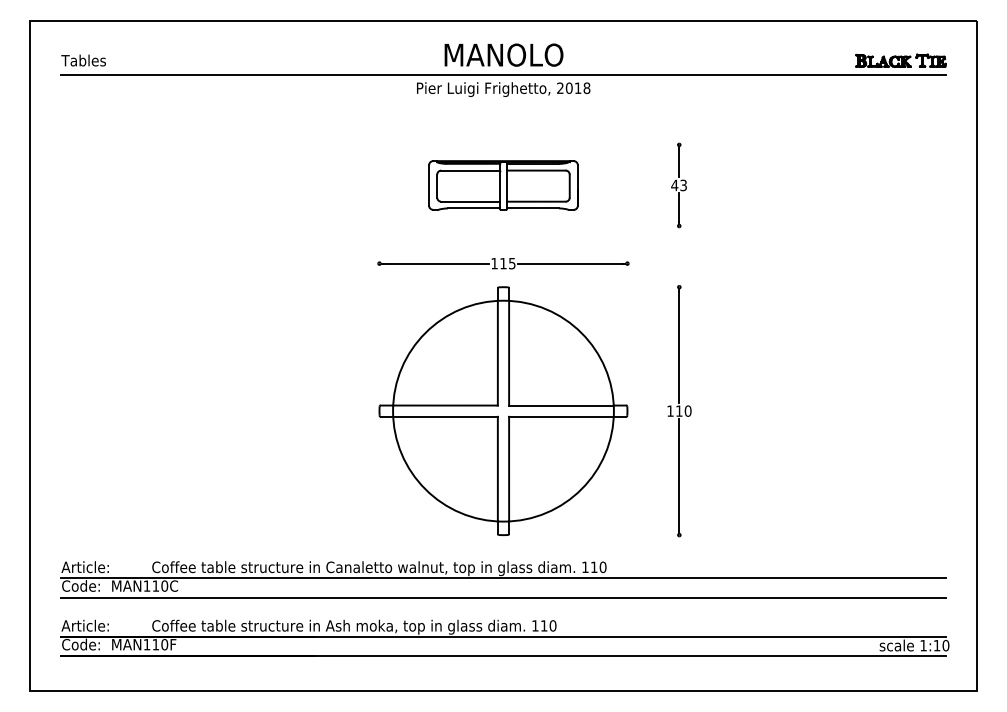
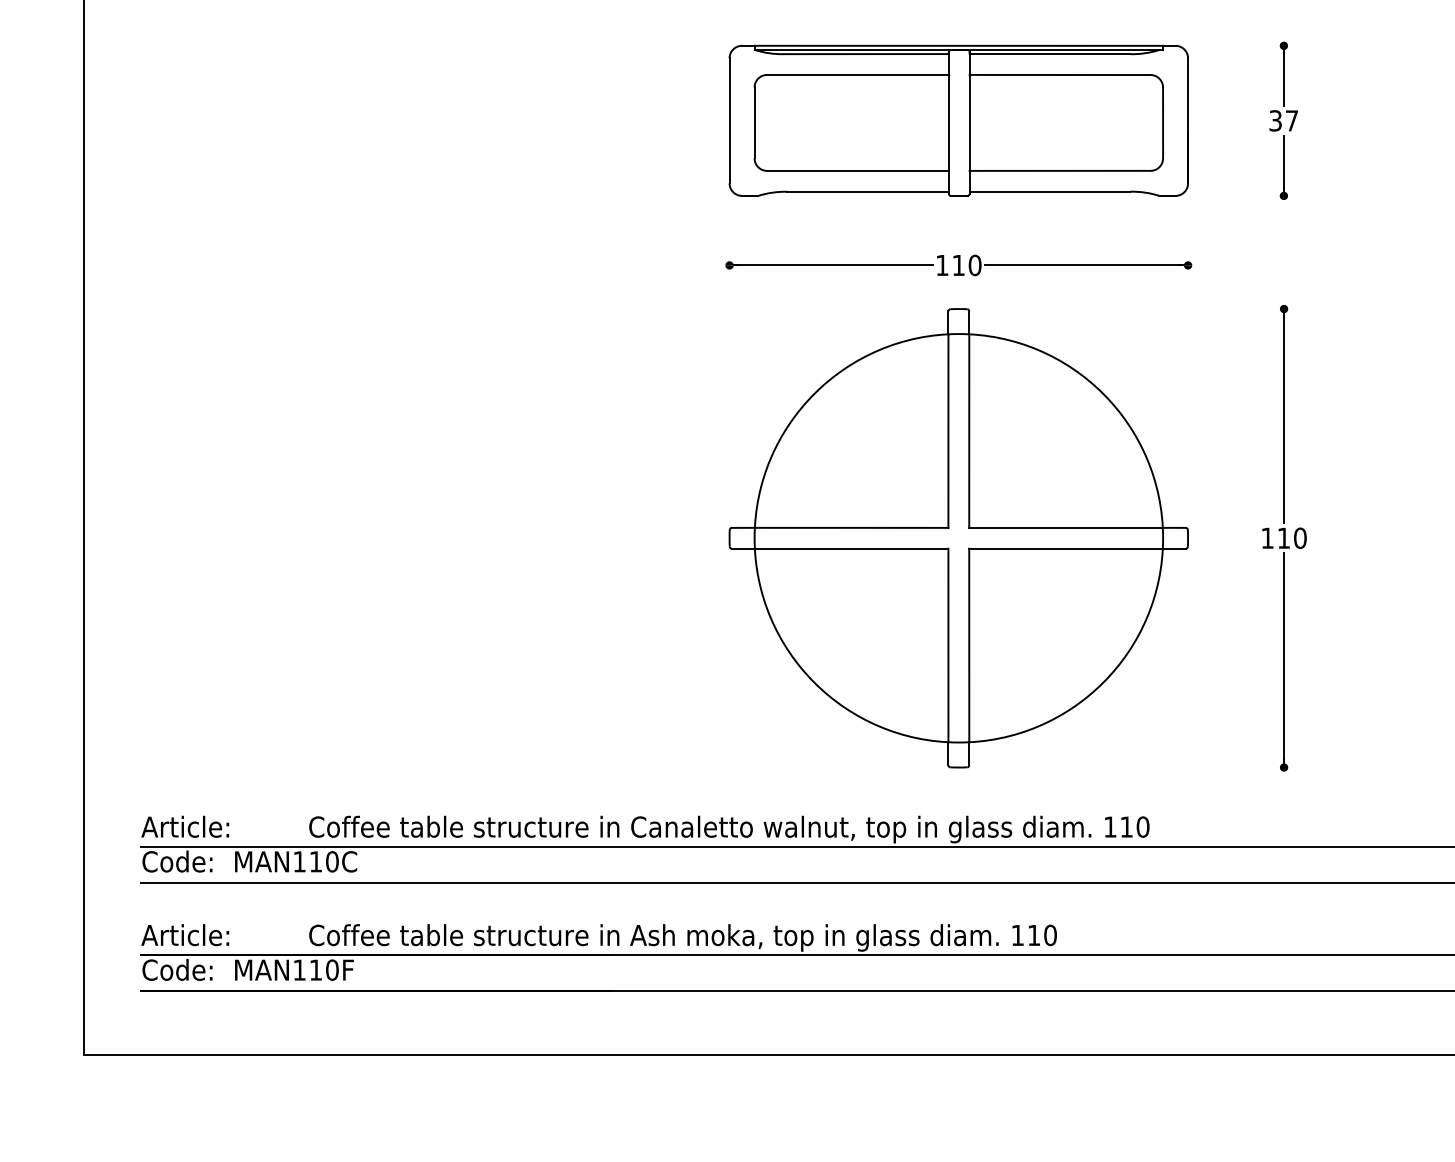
part: (503, 185) -> (958, 120), size x1.67
text: (678, 185) -> (1282, 120), 43 -> 37
text: (511, 263) -> (973, 265), 115 -> 110

